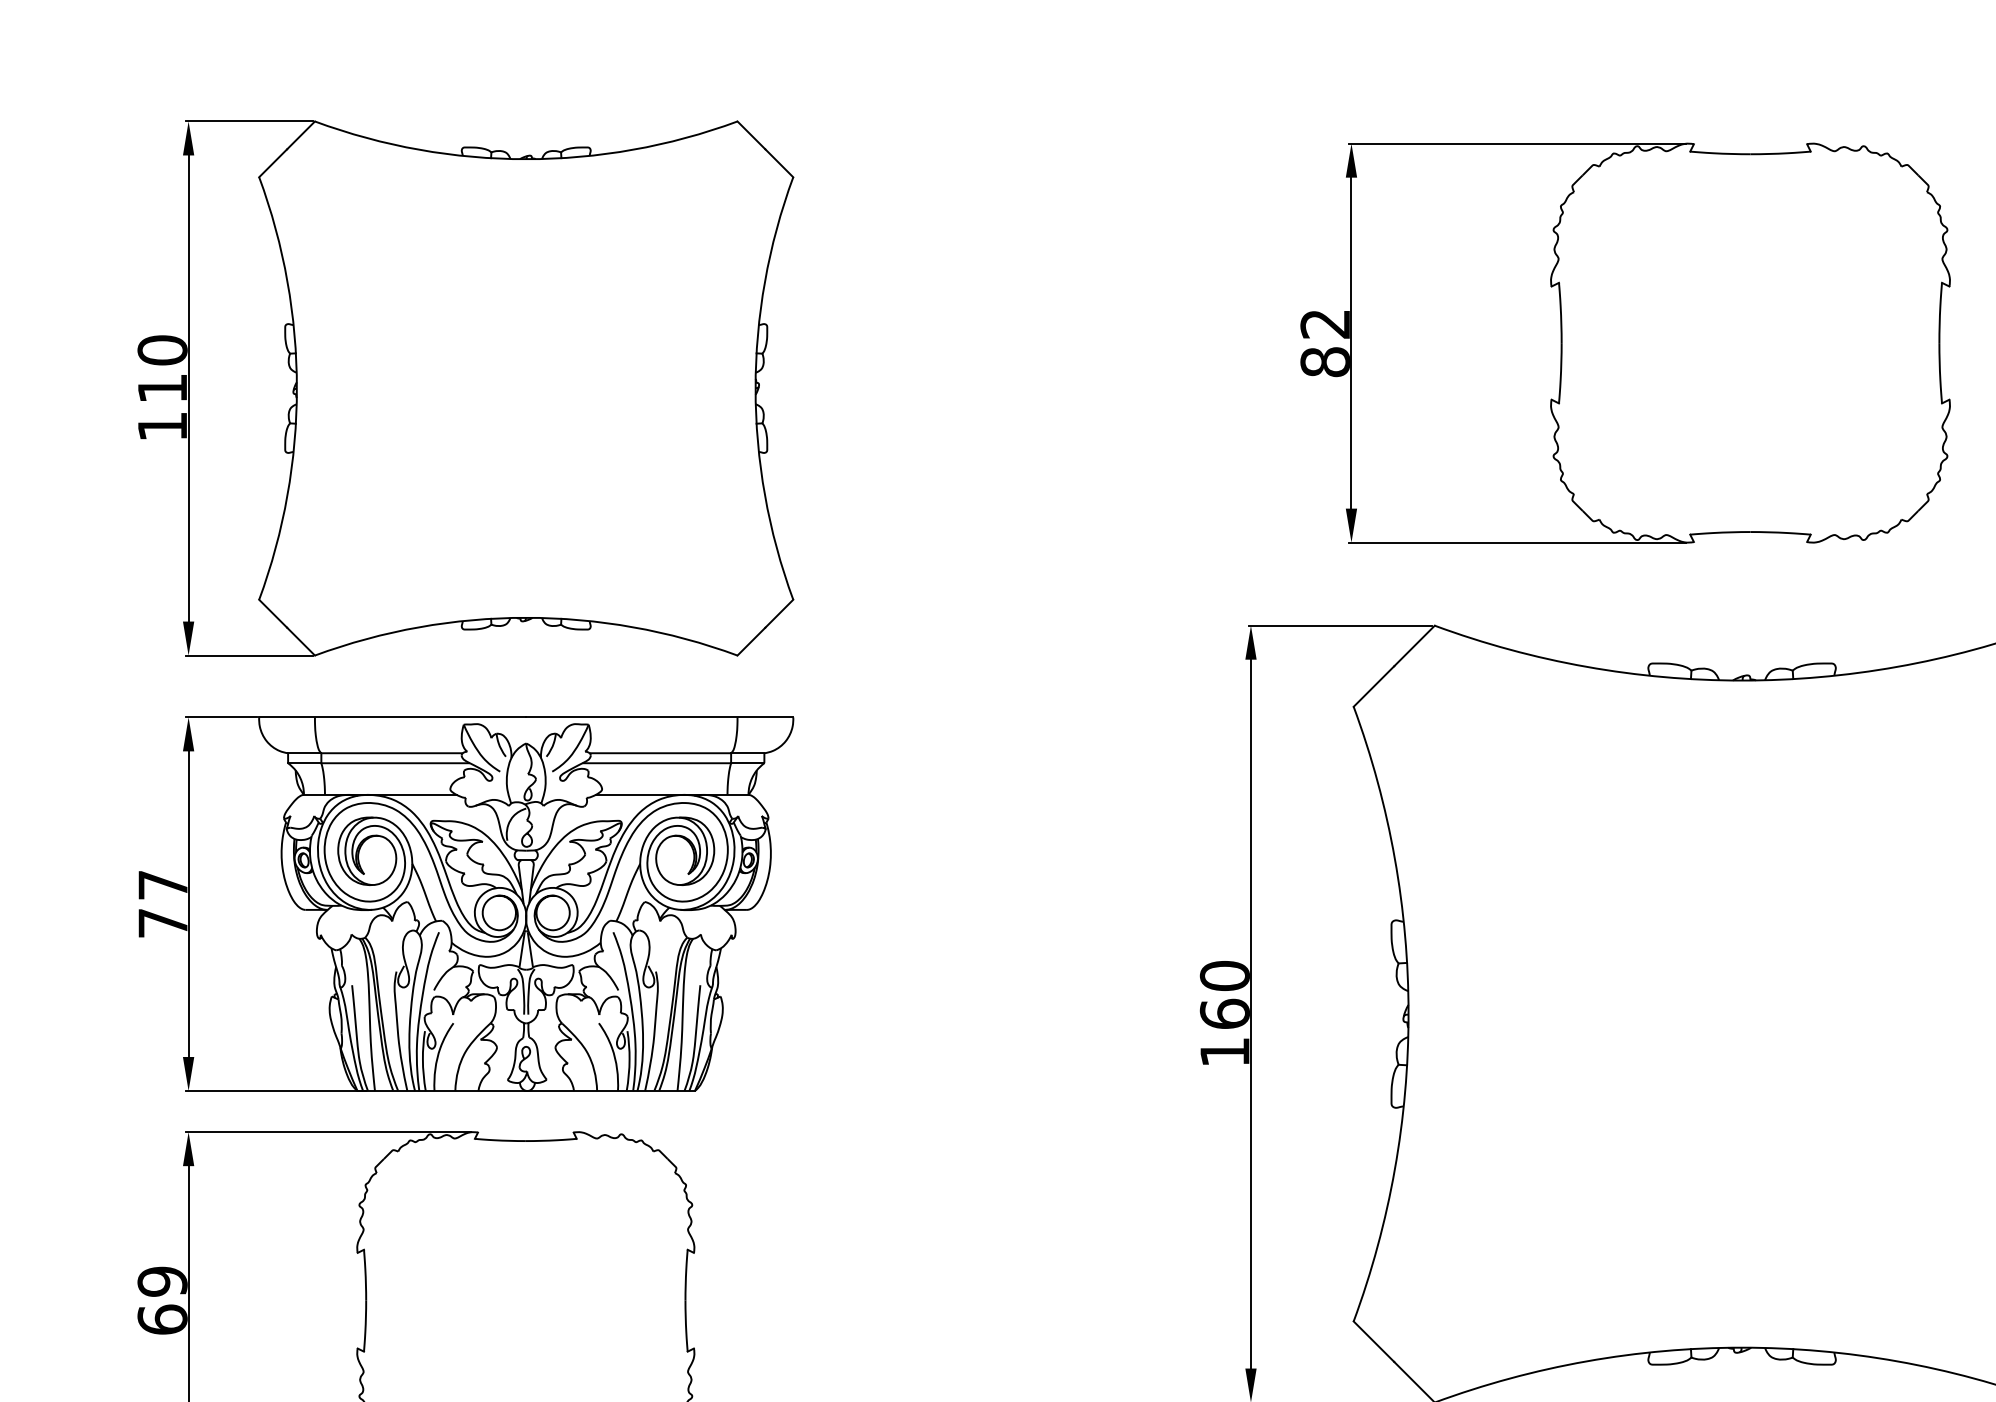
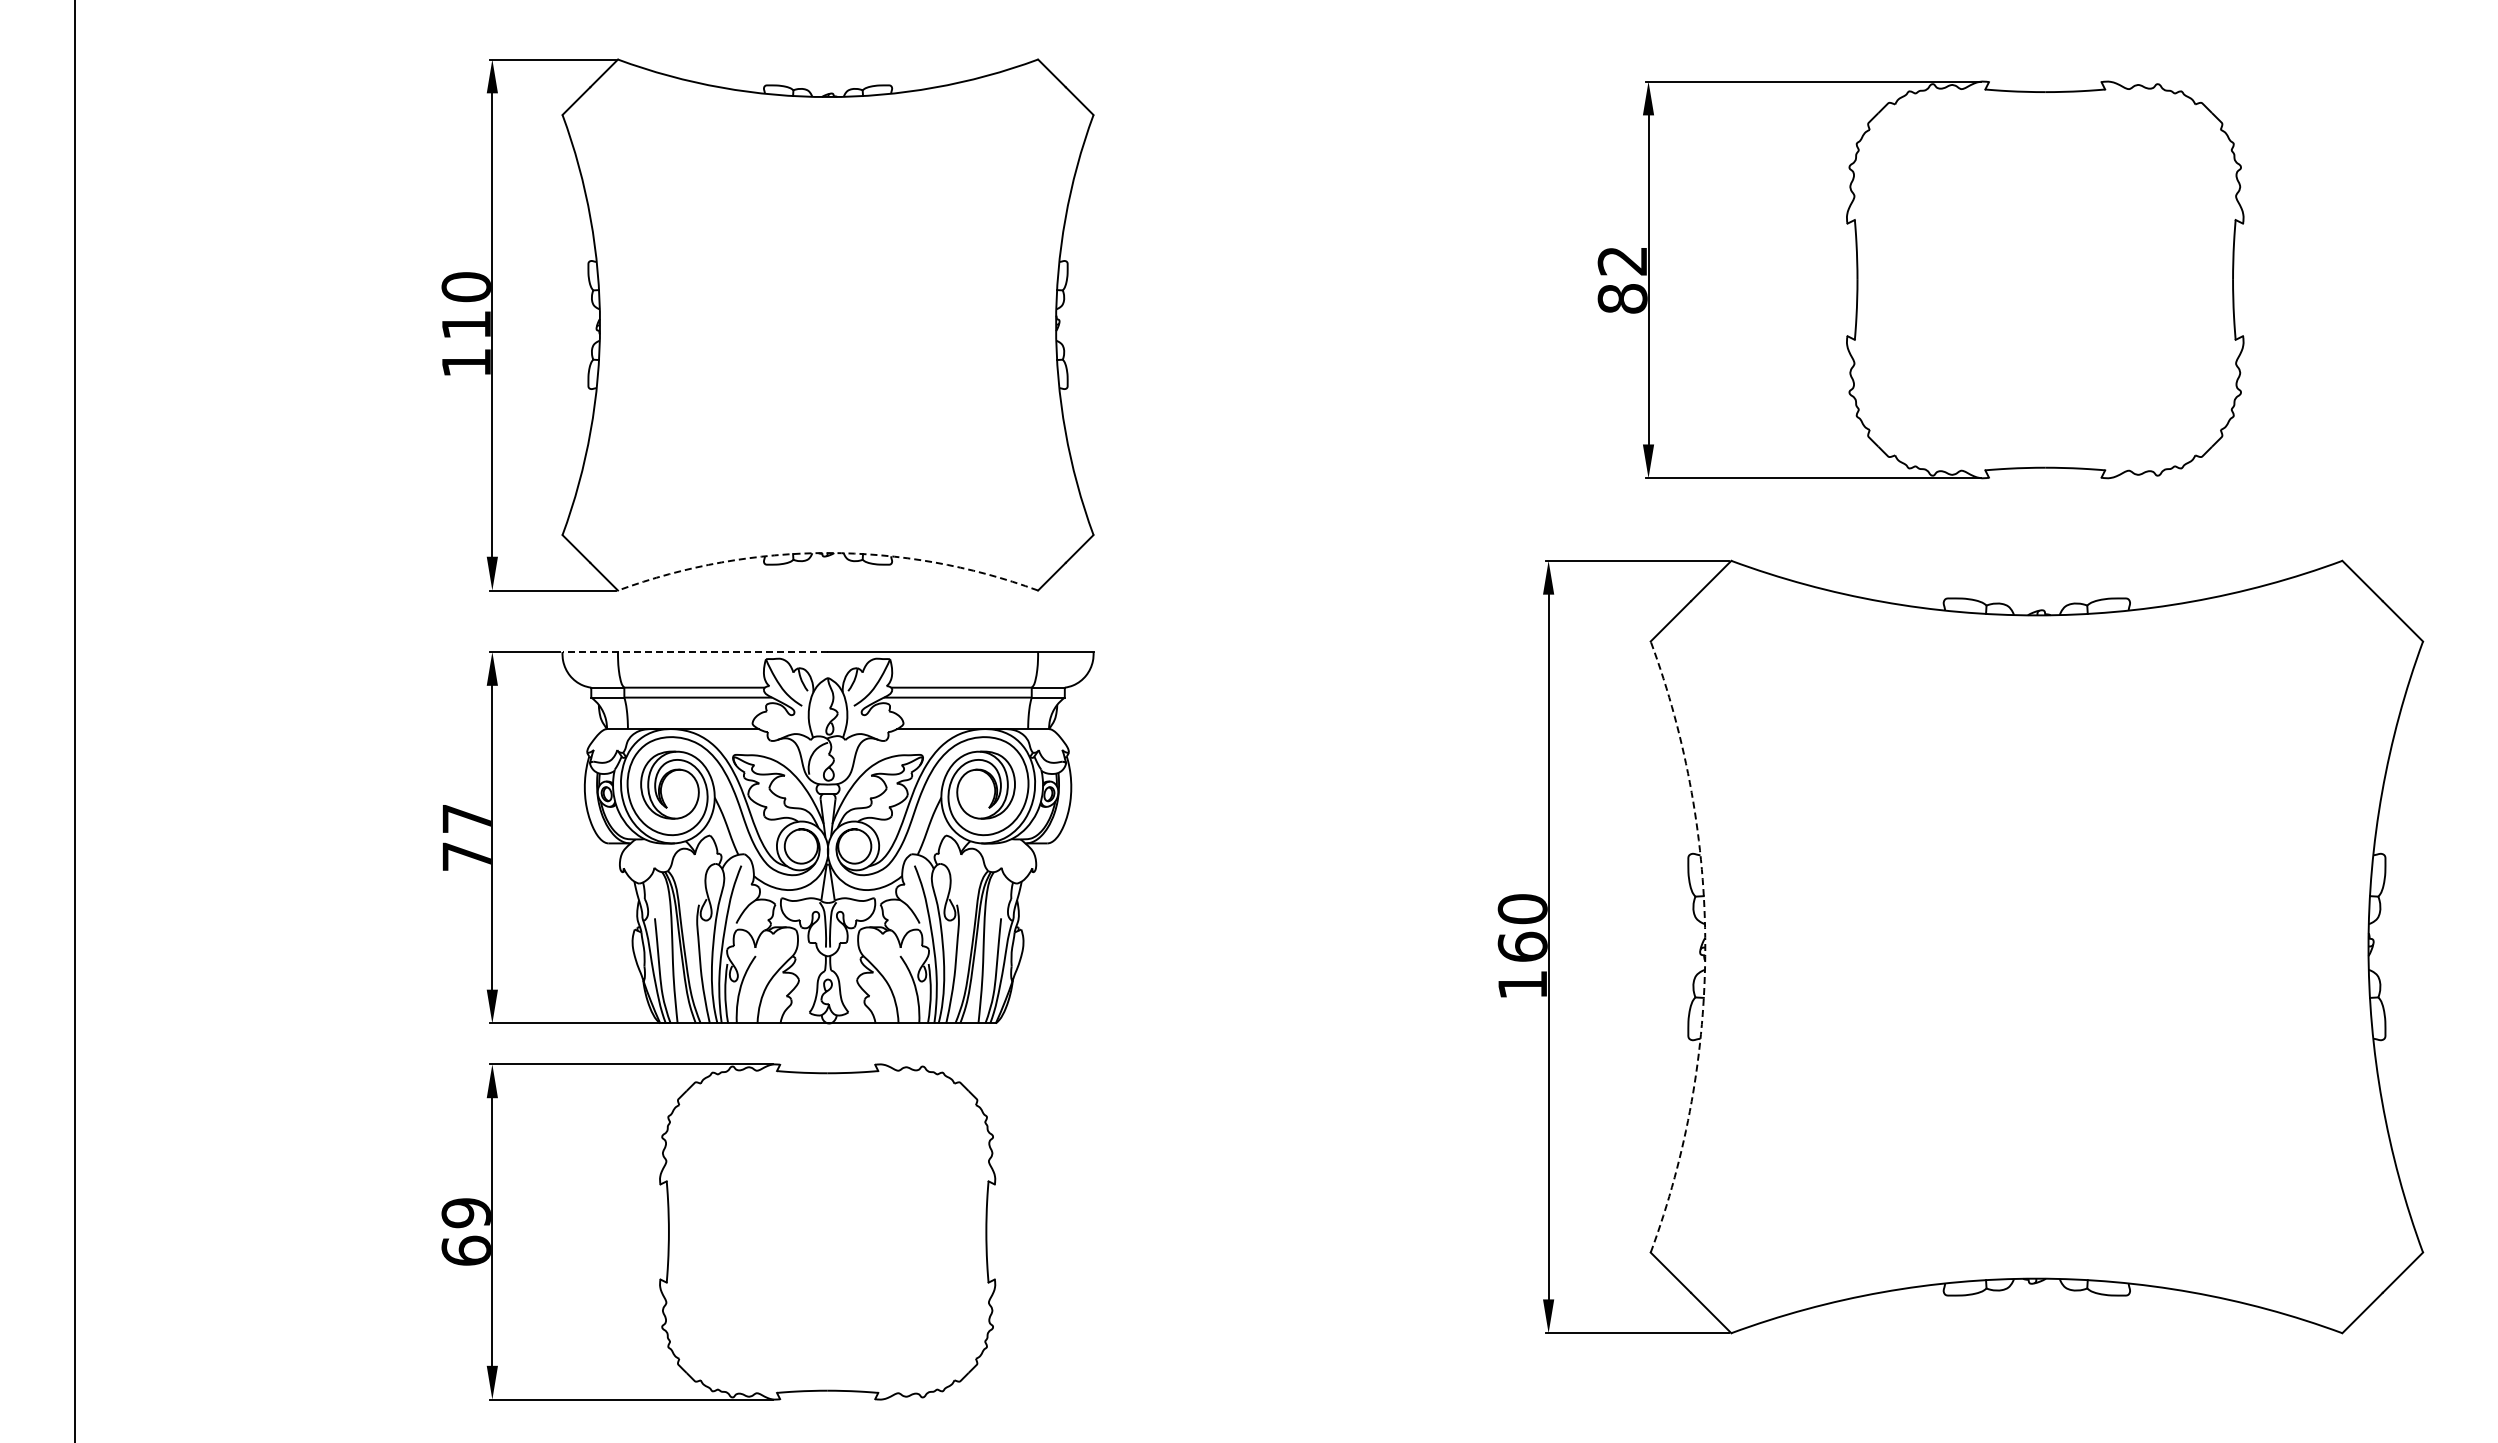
arc: (526, 618) -> (828, 553), solid -> dashed
line: (392, 717) -> (695, 652), solid -> dashed
arc: (1408, 1014) -> (1705, 947), solid -> dashed

